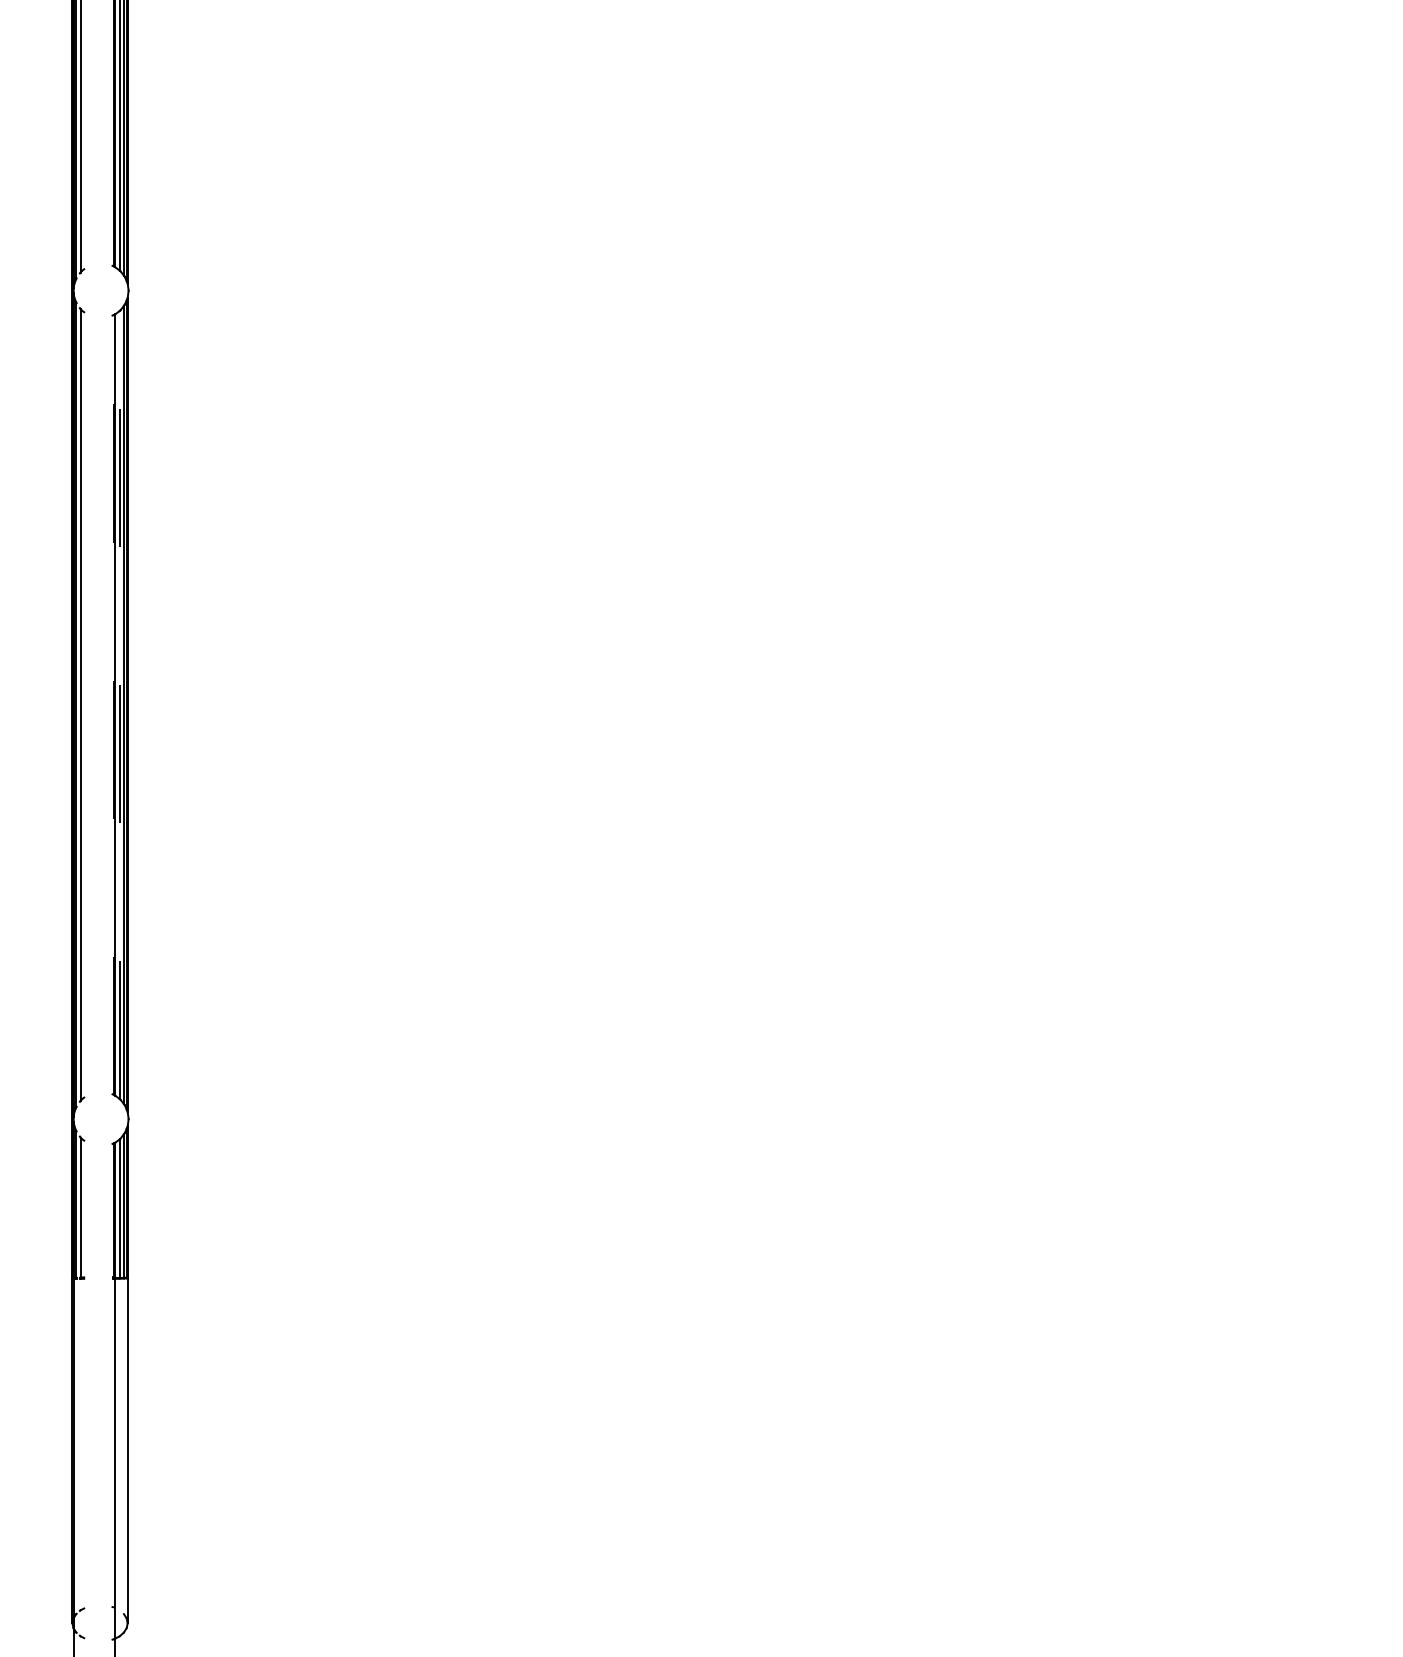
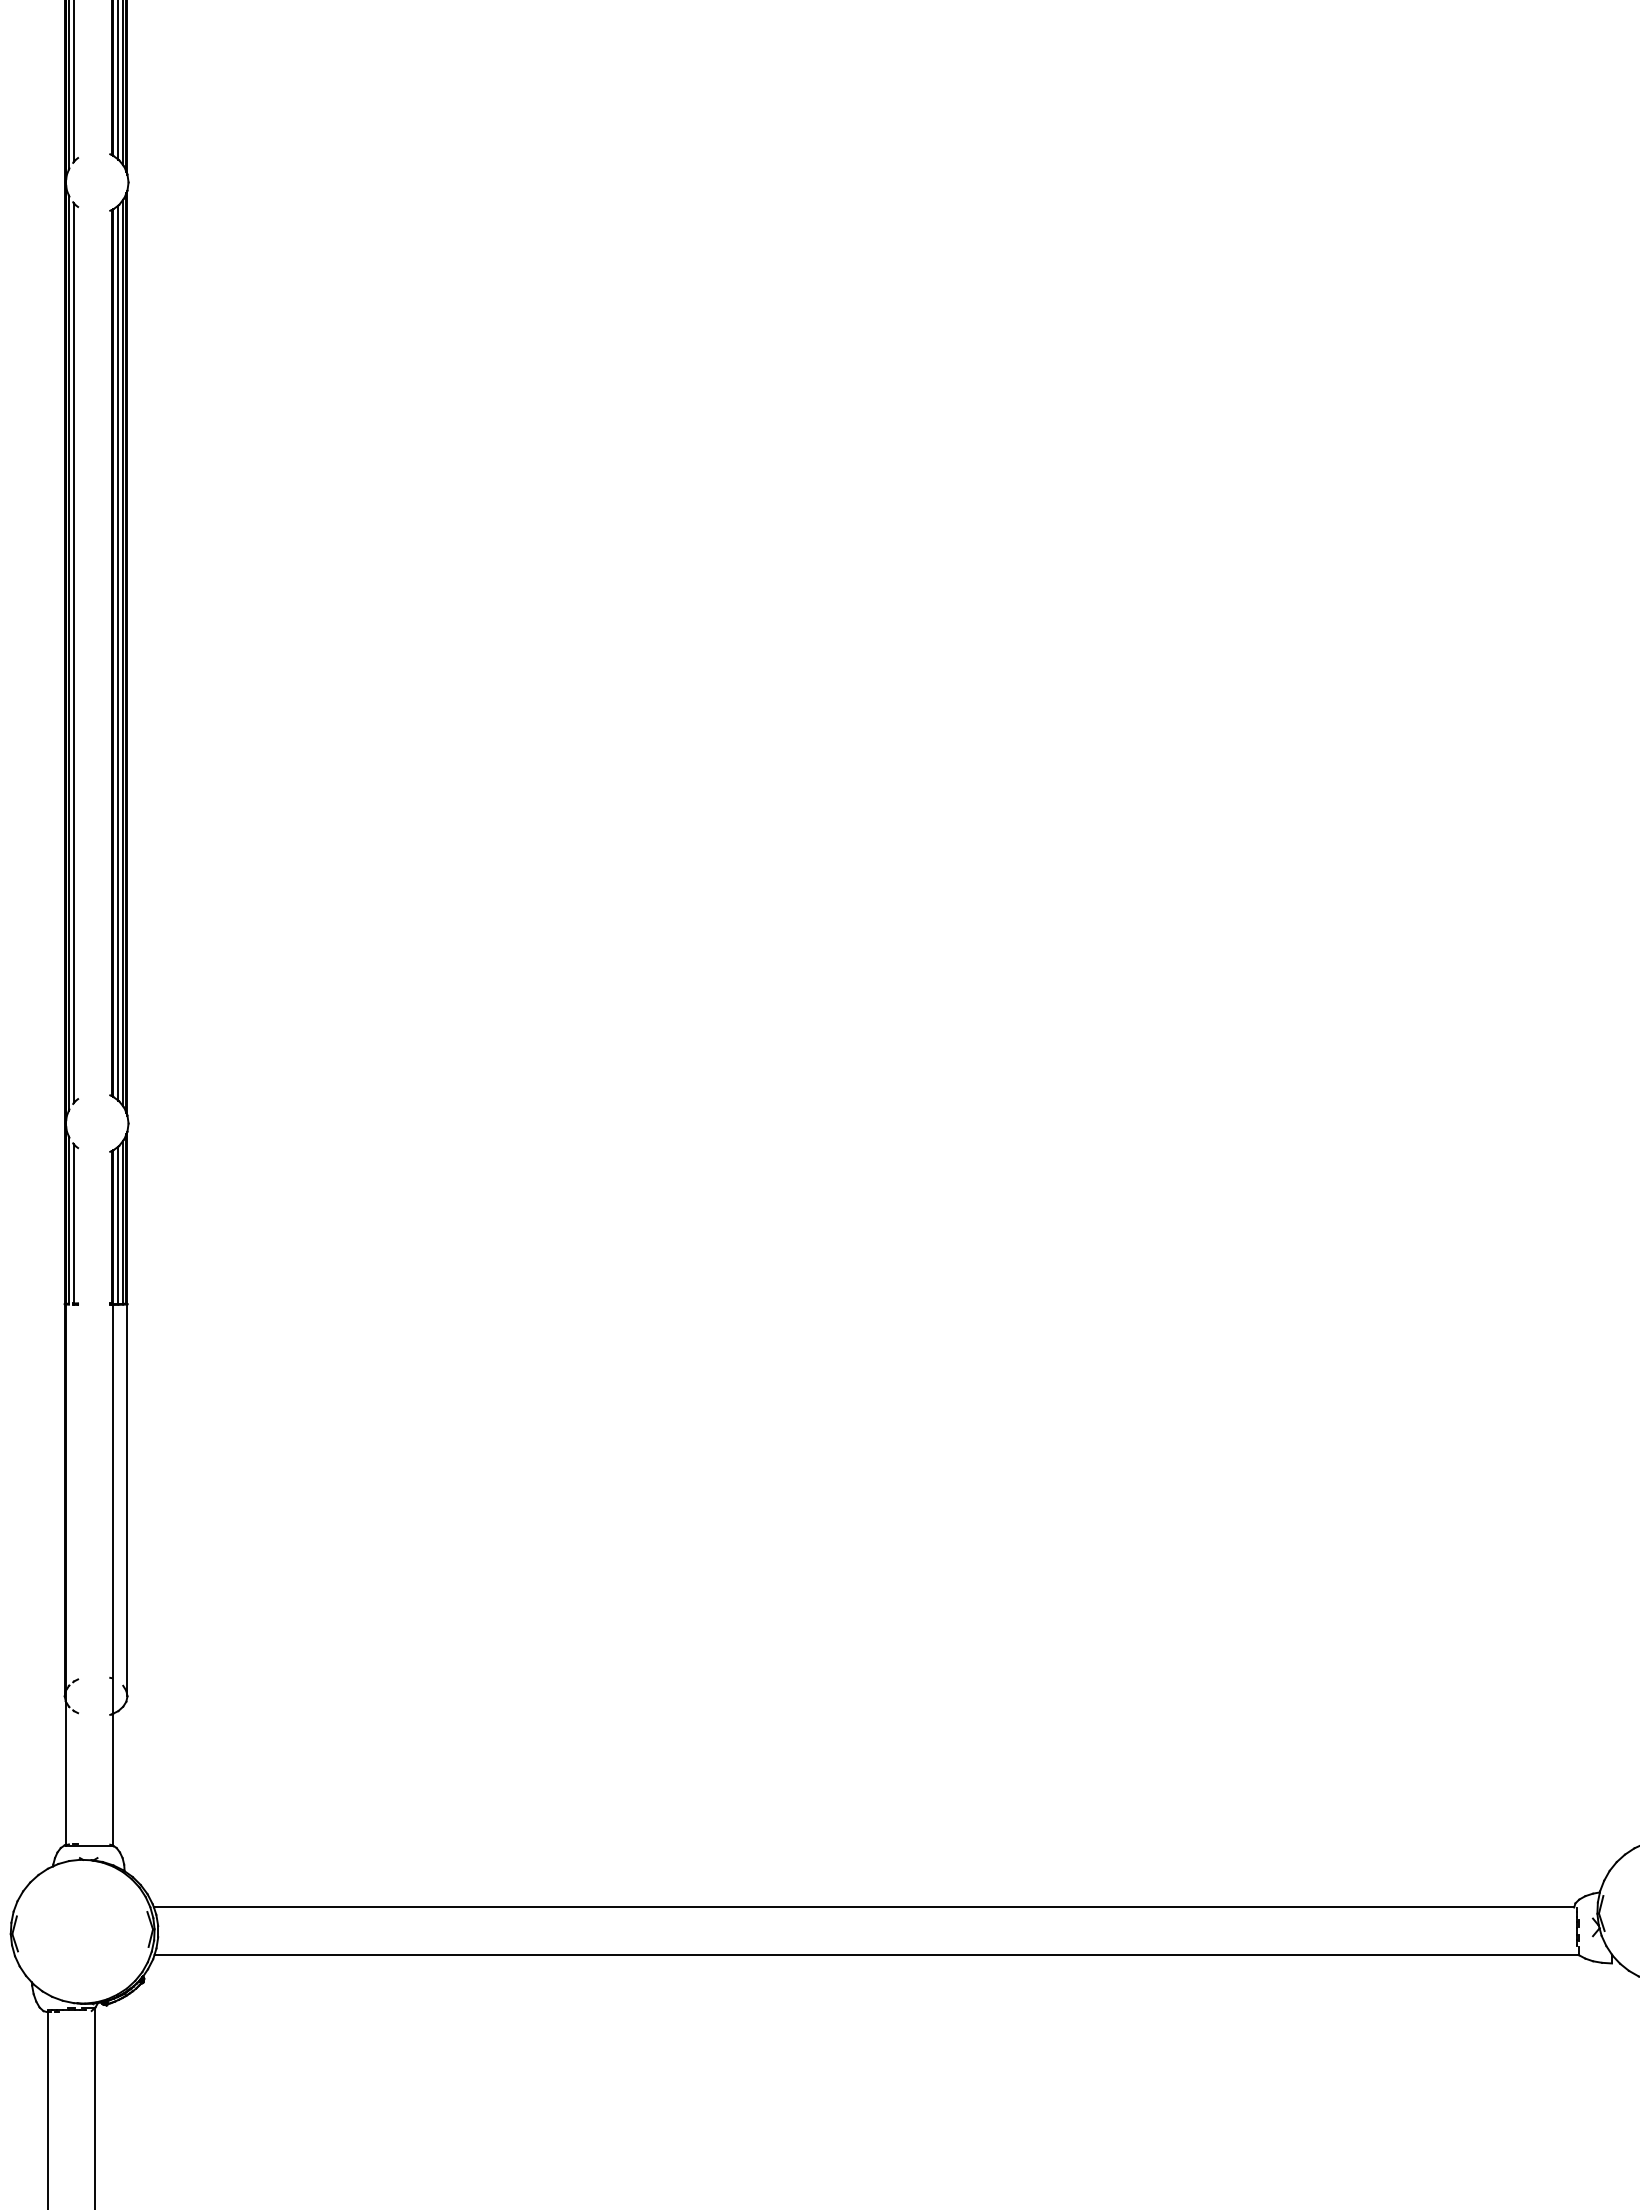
line: (113, 705) -> (111, 653), dashed -> solid
line: (119, 705) -> (118, 653), dashed -> solid

